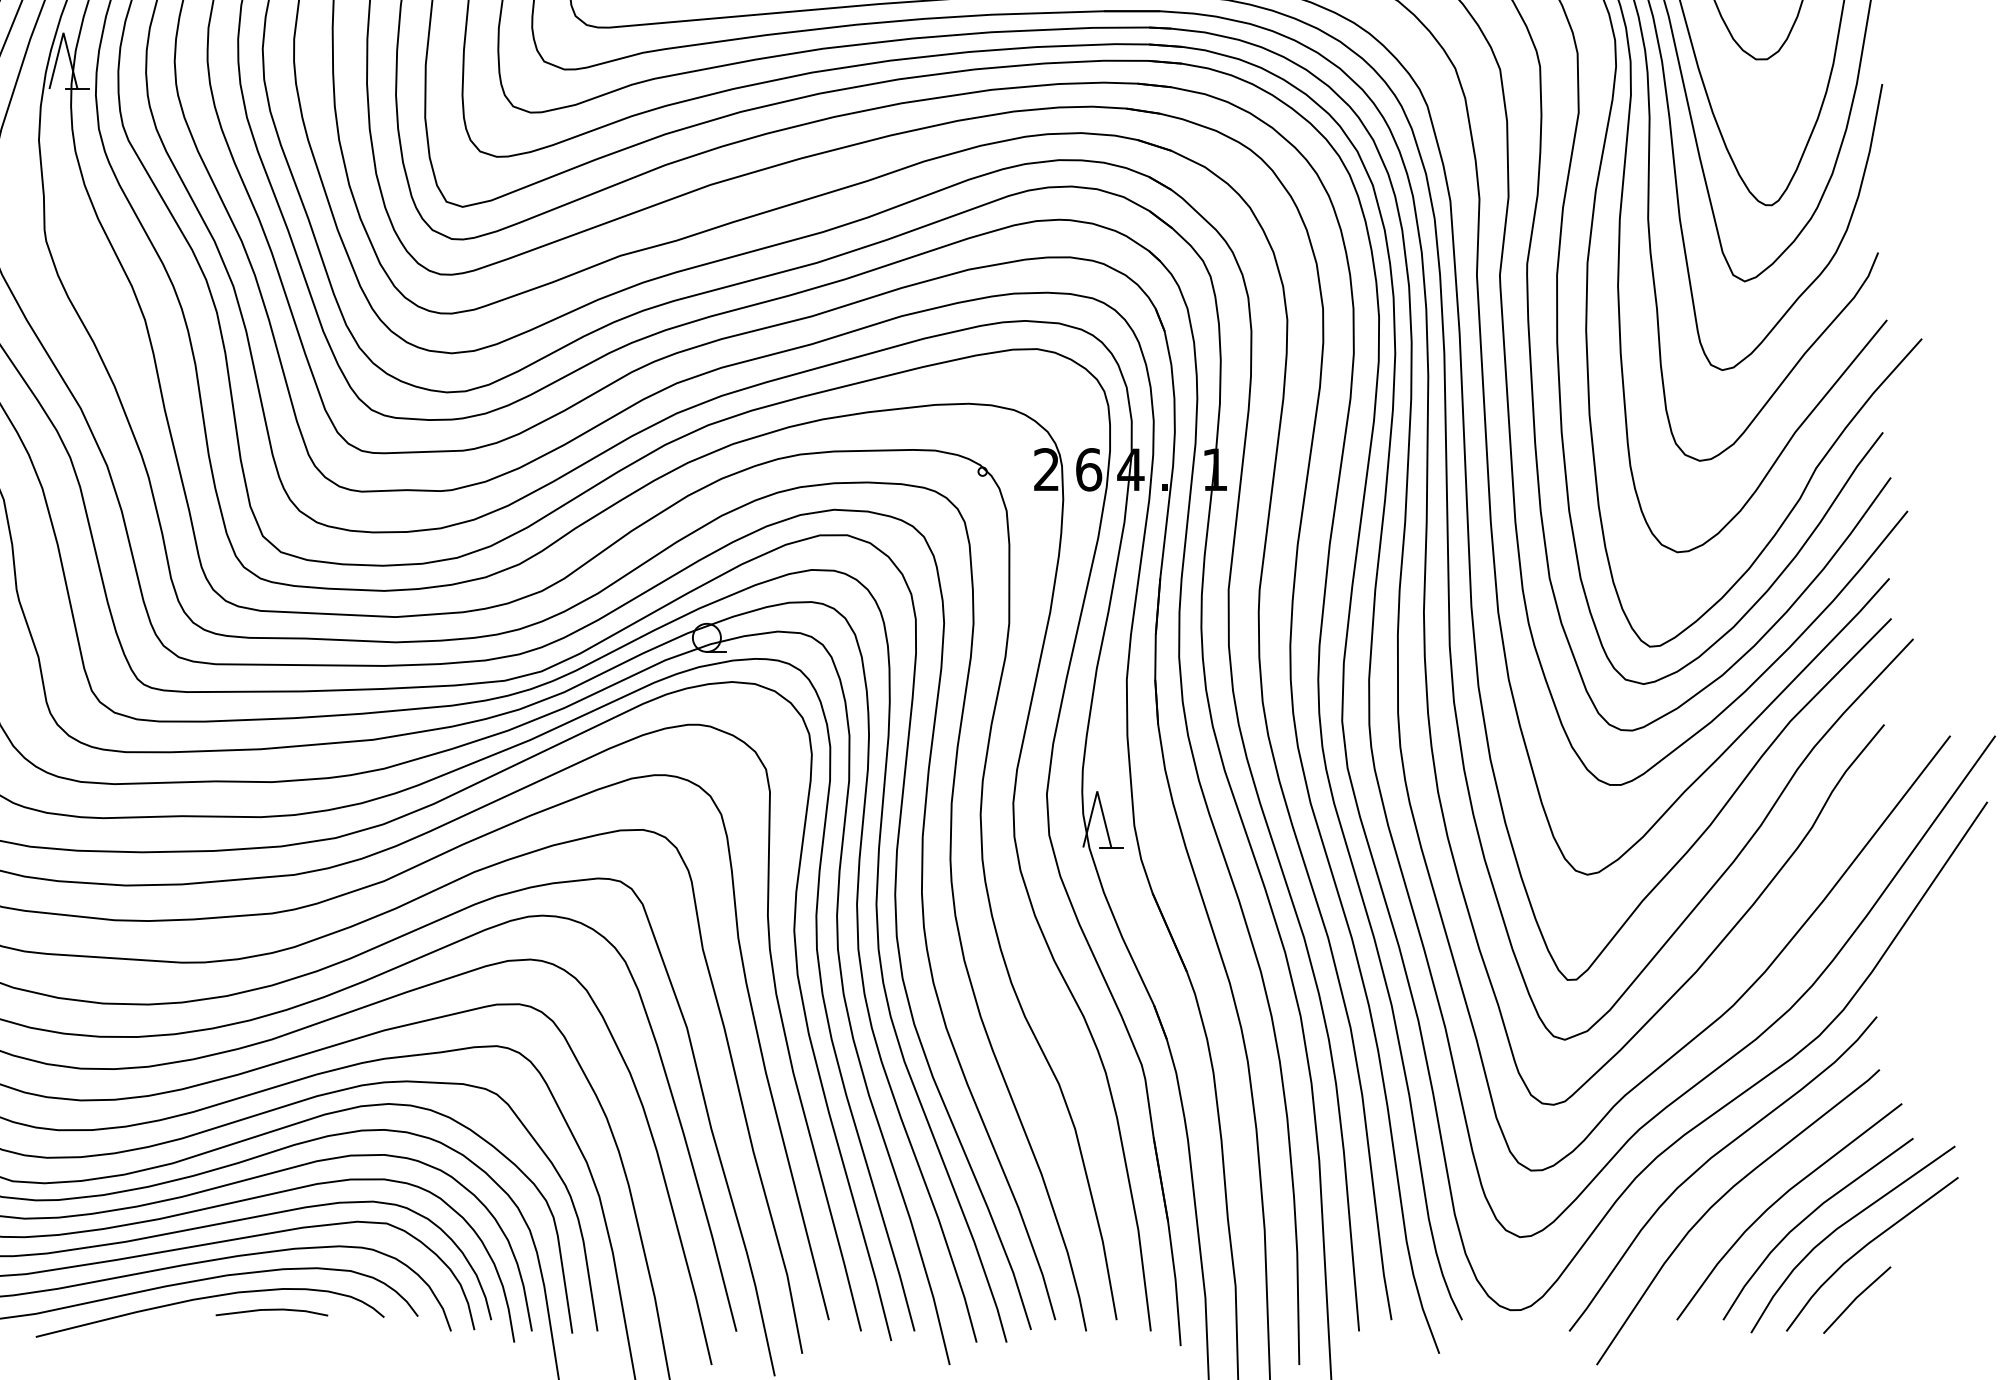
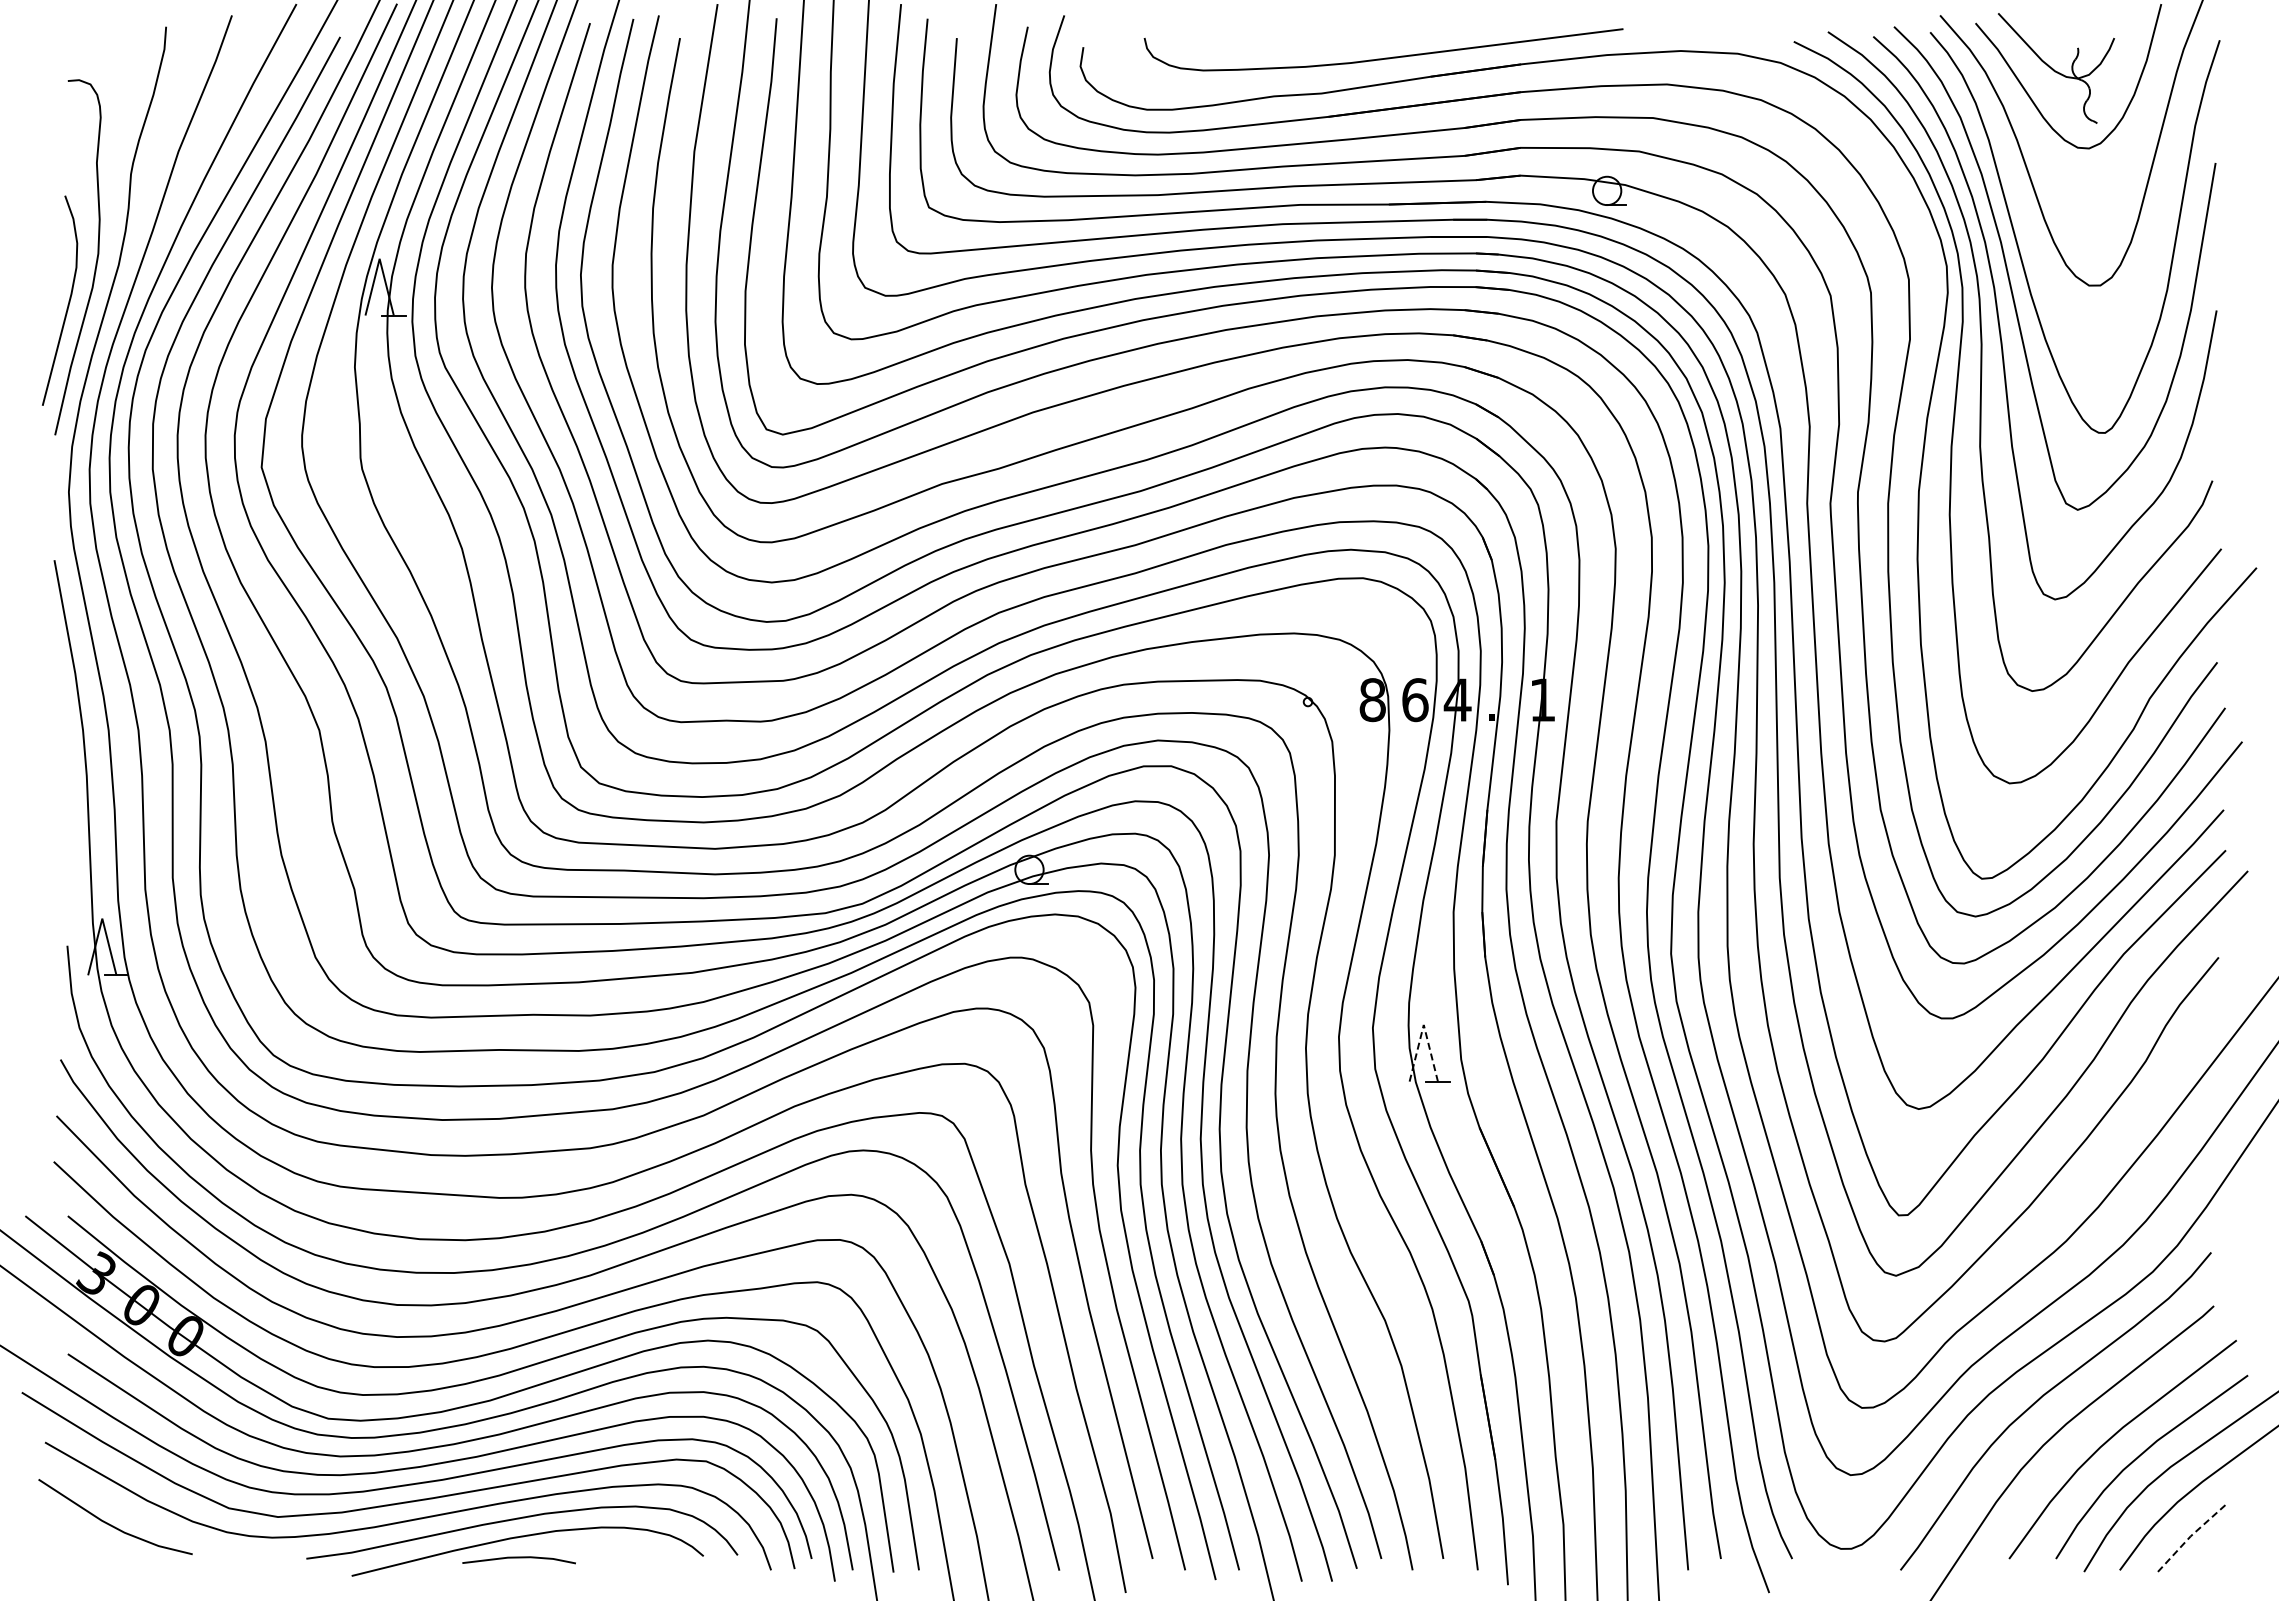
text: (1046, 470) -> (1372, 700), 2 -> 8
line: (1097, 790) -> (1423, 1024), solid -> dashed
line: (1856, 1298) -> (2190, 1537), solid -> dashed
line: (271, 1310) -> (518, 1558), moved

